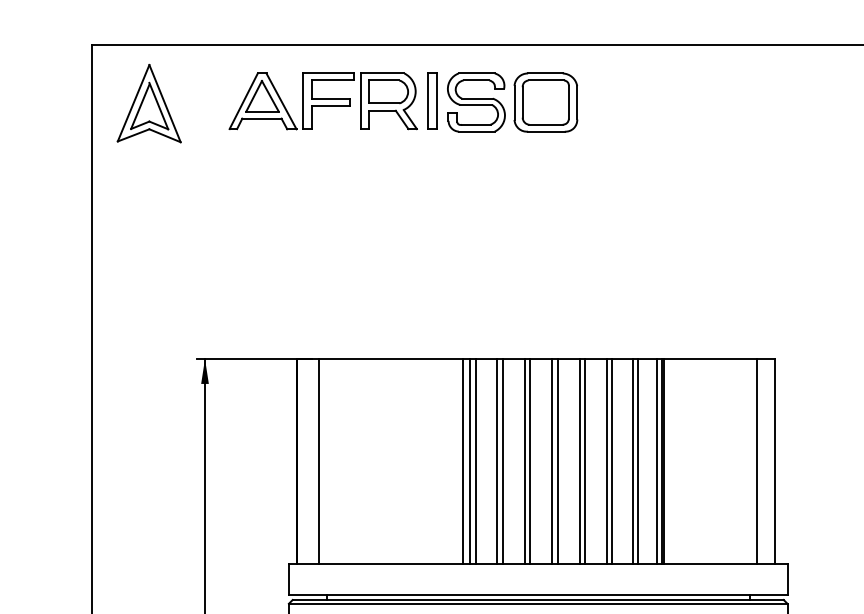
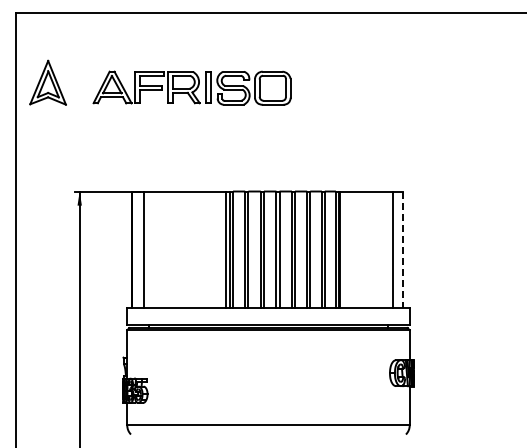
part: (402, 101) -> (191, 87), moved
part: (148, 103) -> (47, 82), moved
line: (774, 463) -> (402, 250), solid -> dashed

